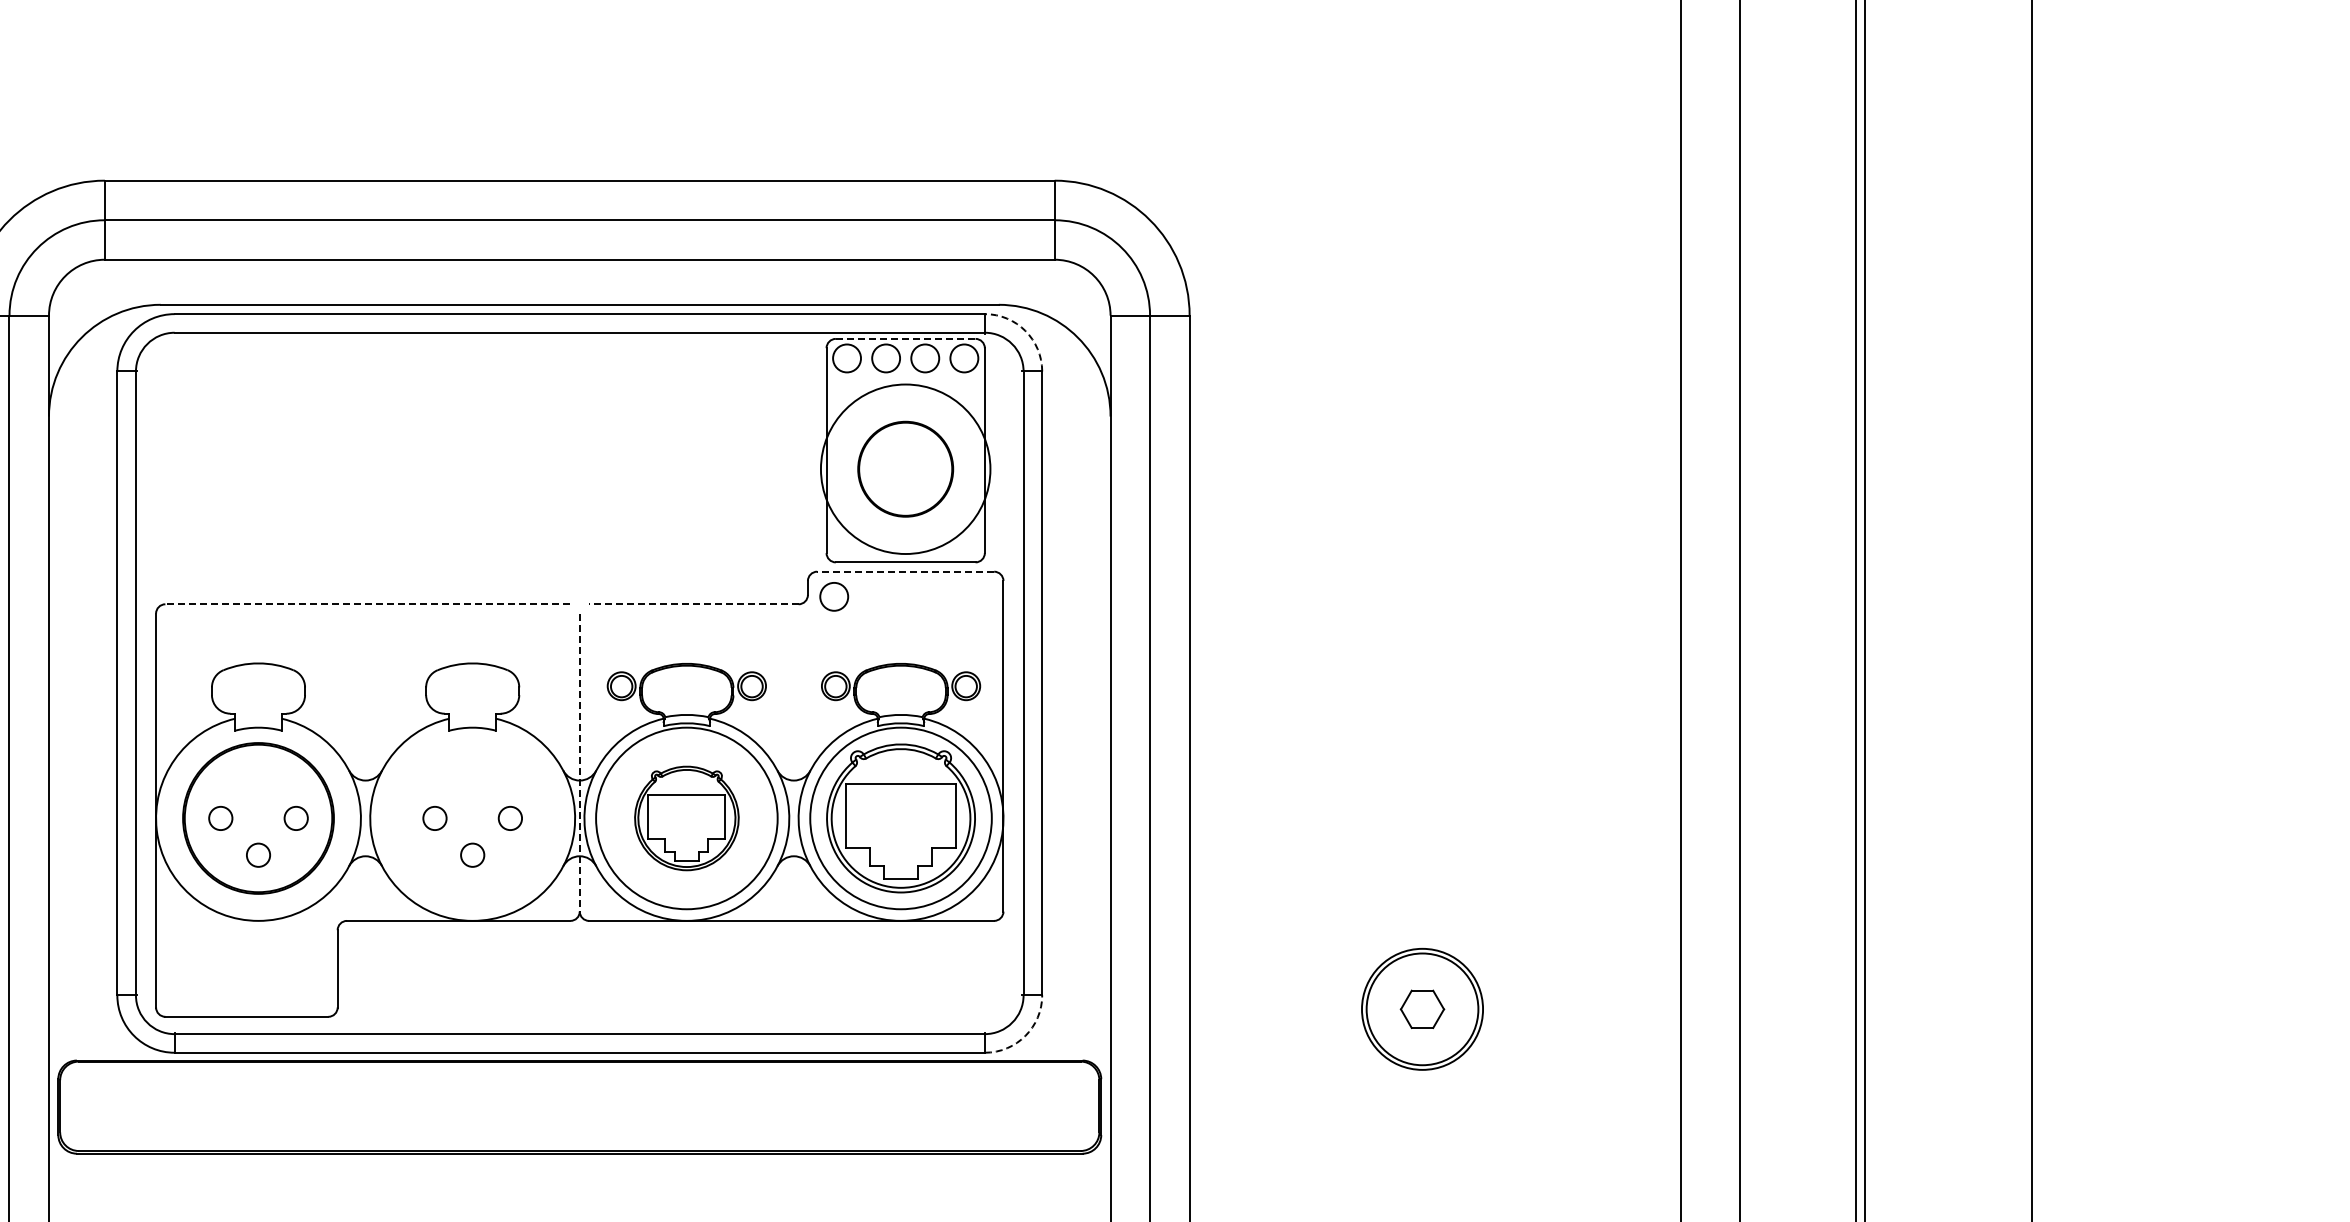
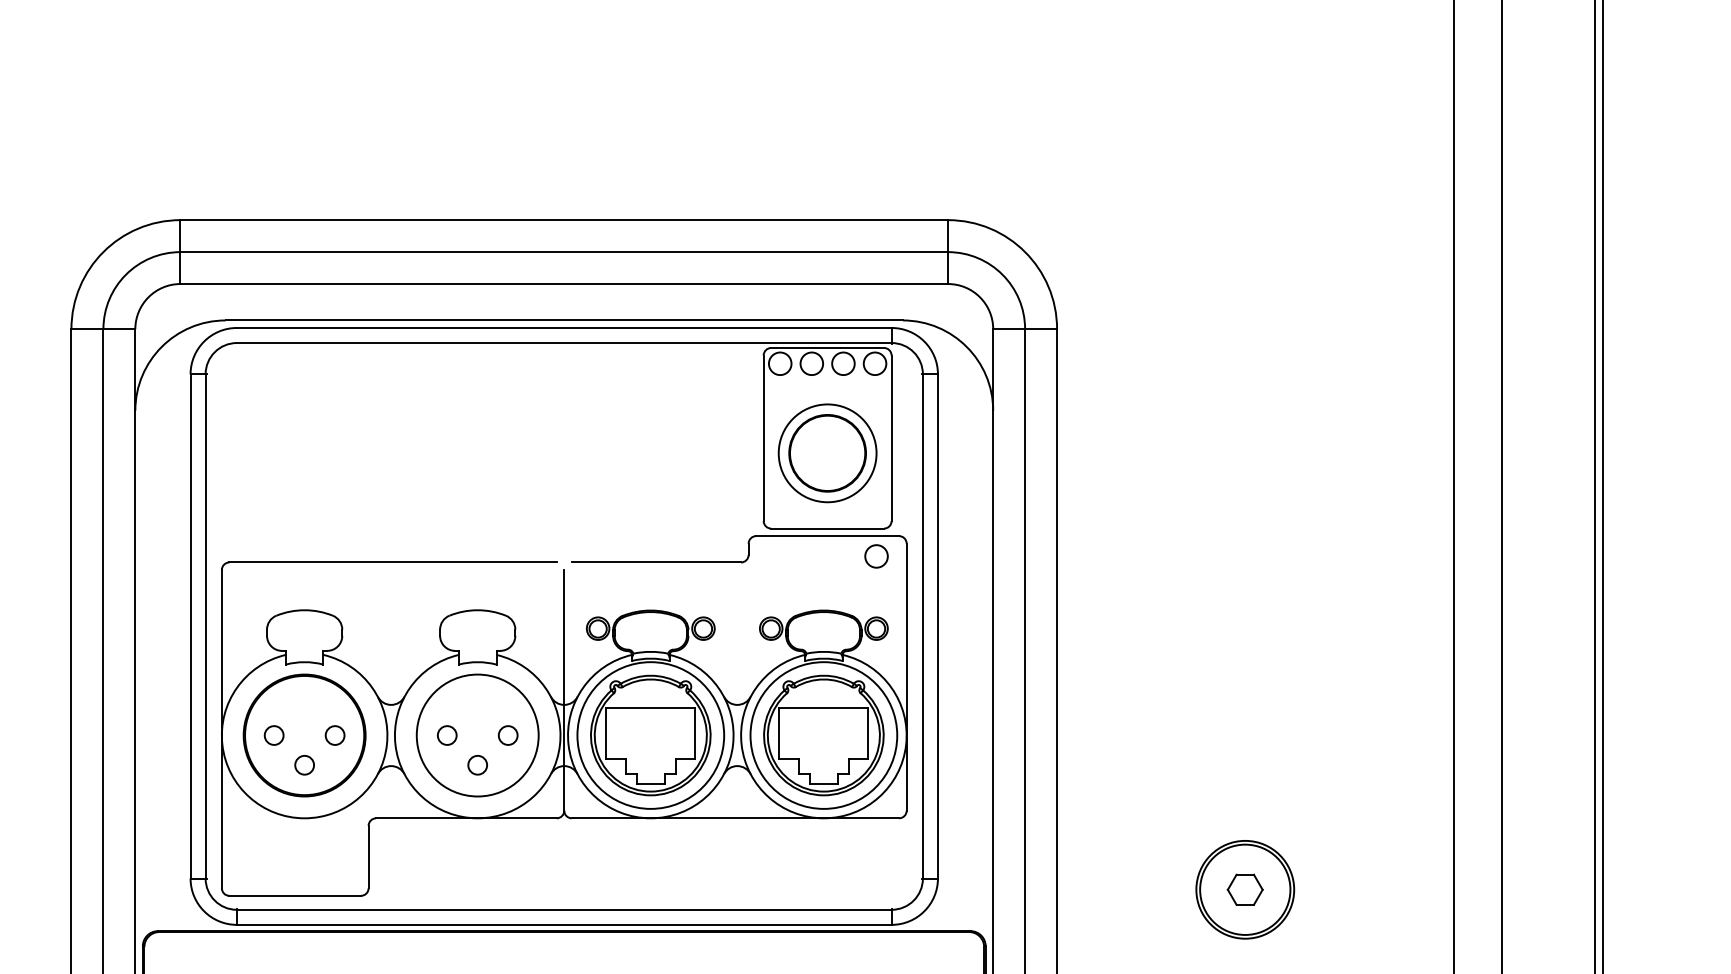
arc: (1025, 330) -> (924, 341), dashed -> solid
line: (905, 338) -> (827, 347), dashed -> solid
circle: (905, 468) -> (827, 452), size x0.71
line: (905, 571) -> (827, 535), dashed -> solid
circle: (834, 596) -> (876, 556), moved
line: (367, 604) -> (392, 562), dashed -> solid
line: (693, 604) -> (656, 562), dashed -> solid
line: (579, 762) -> (564, 690), dashed -> solid
circle: (472, 818) -> (477, 735), added
part: (686, 818) -> (650, 735), size x1.43
arc: (1025, 1035) -> (924, 910), dashed -> solid

